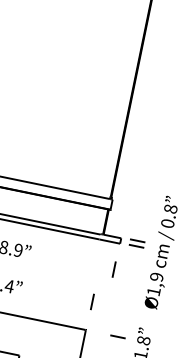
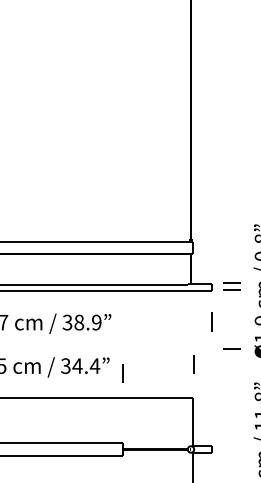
line: (31, 297) -> (122, 373), added
line: (117, 336) -> (231, 348), moved

